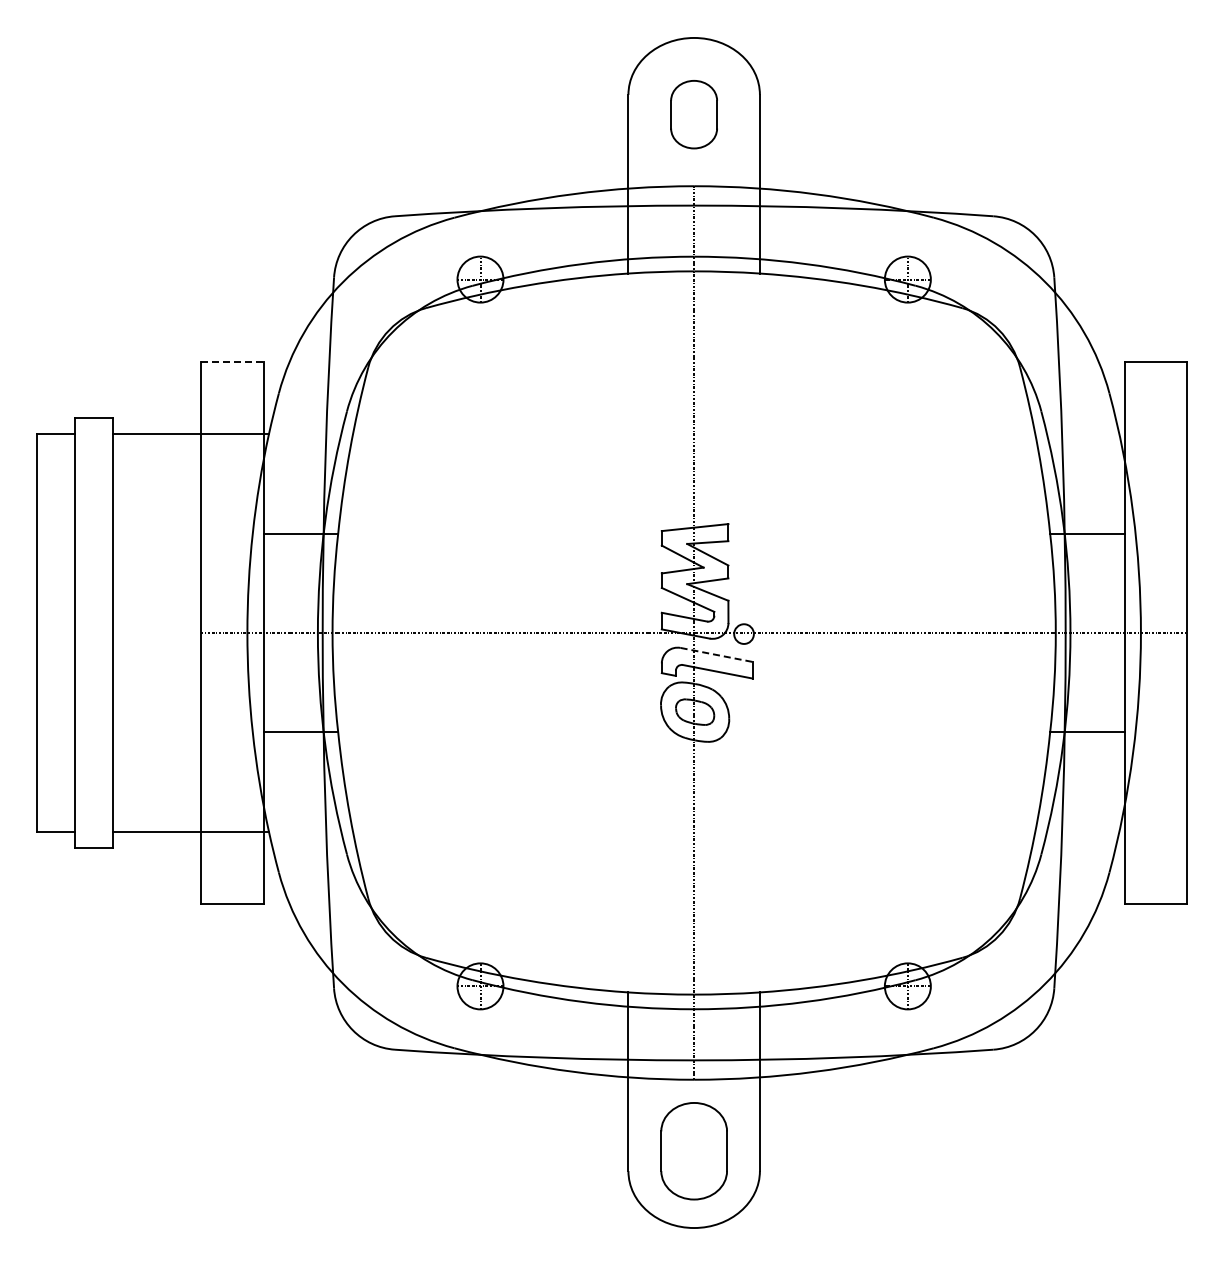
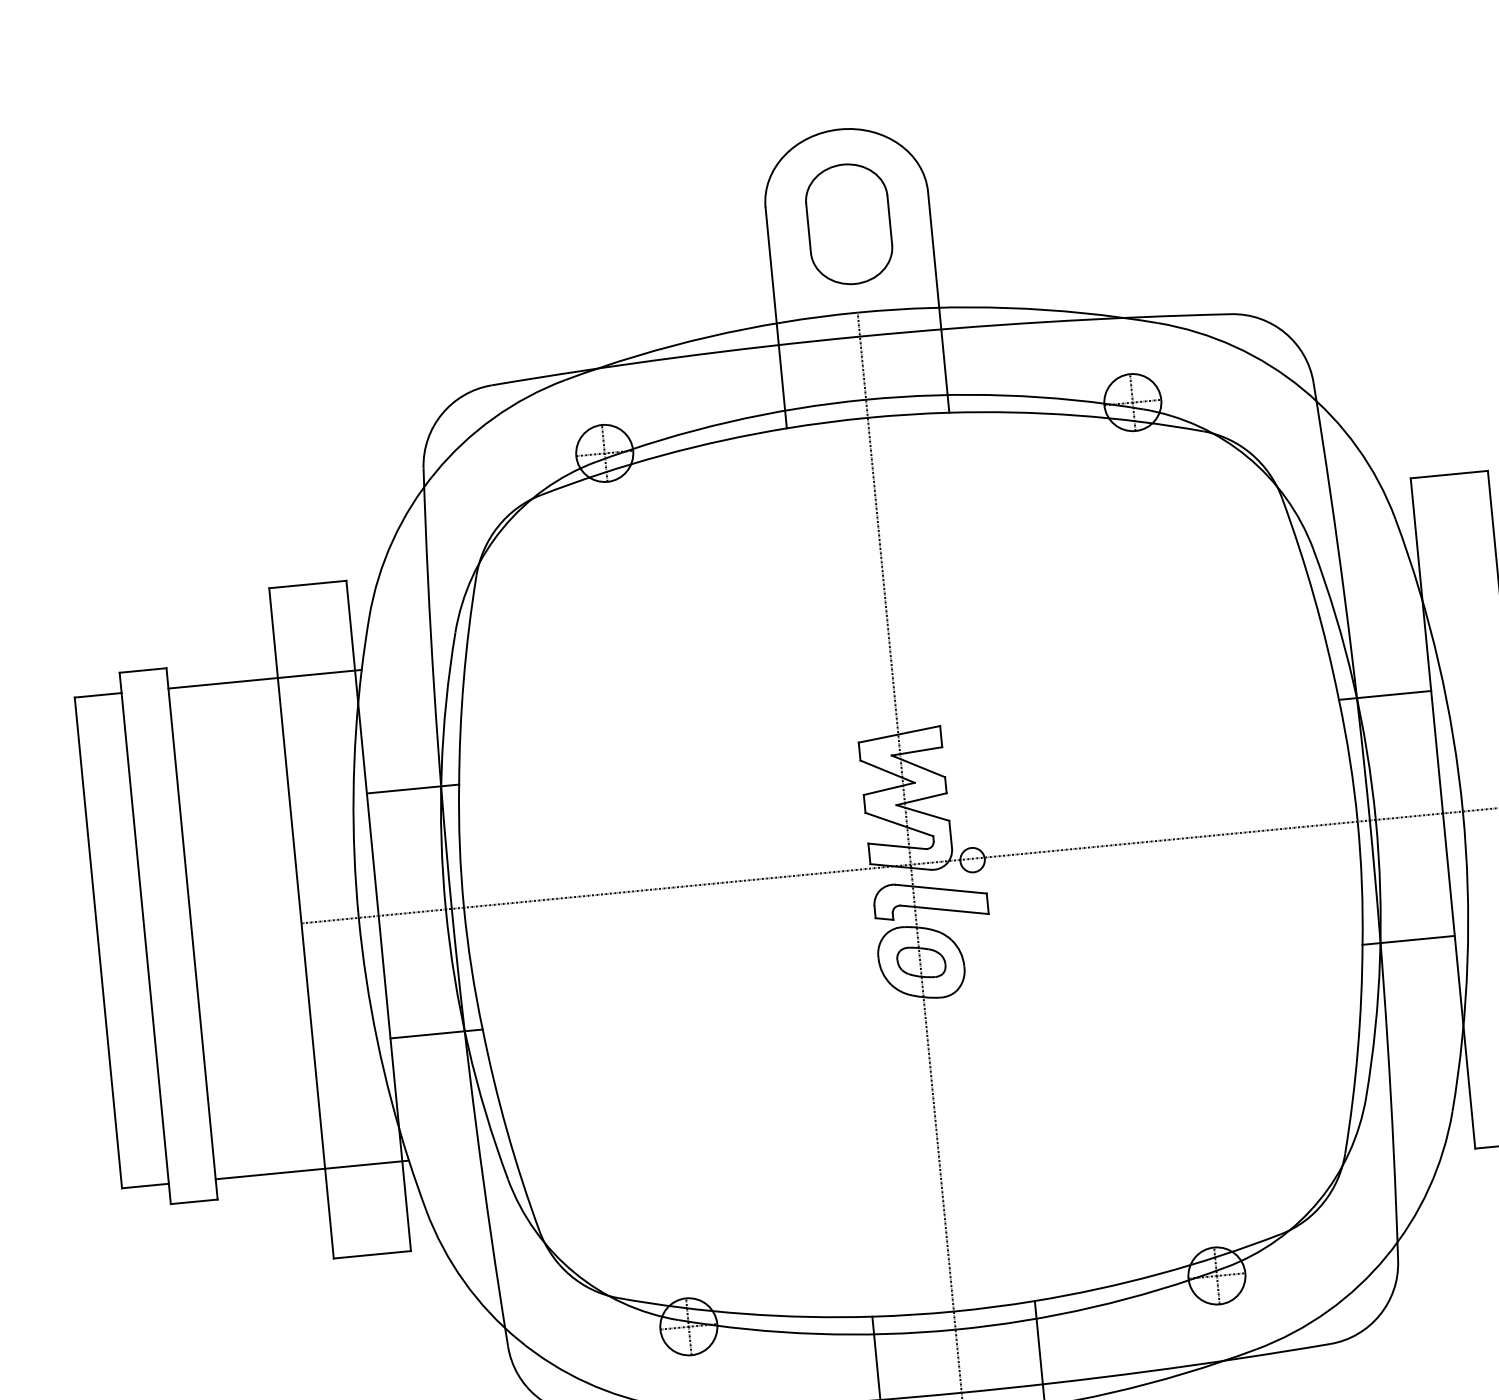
part: (693, 114) -> (848, 224), size x1.43
line: (232, 361) -> (308, 584), dashed -> solid
line: (716, 654) -> (940, 888), dashed -> solid

